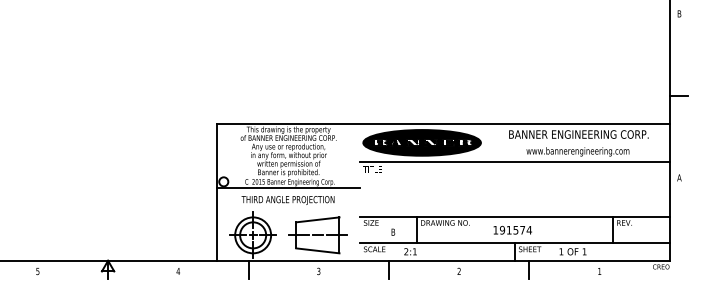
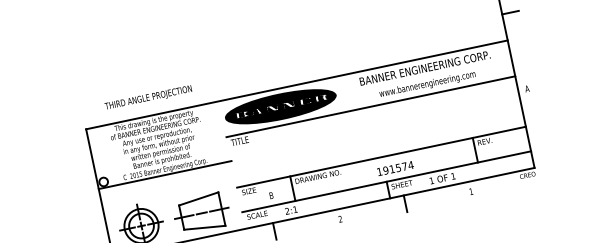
text: (287, 200) -> (148, 98), moved
text: (512, 229) -> (395, 167), moved

